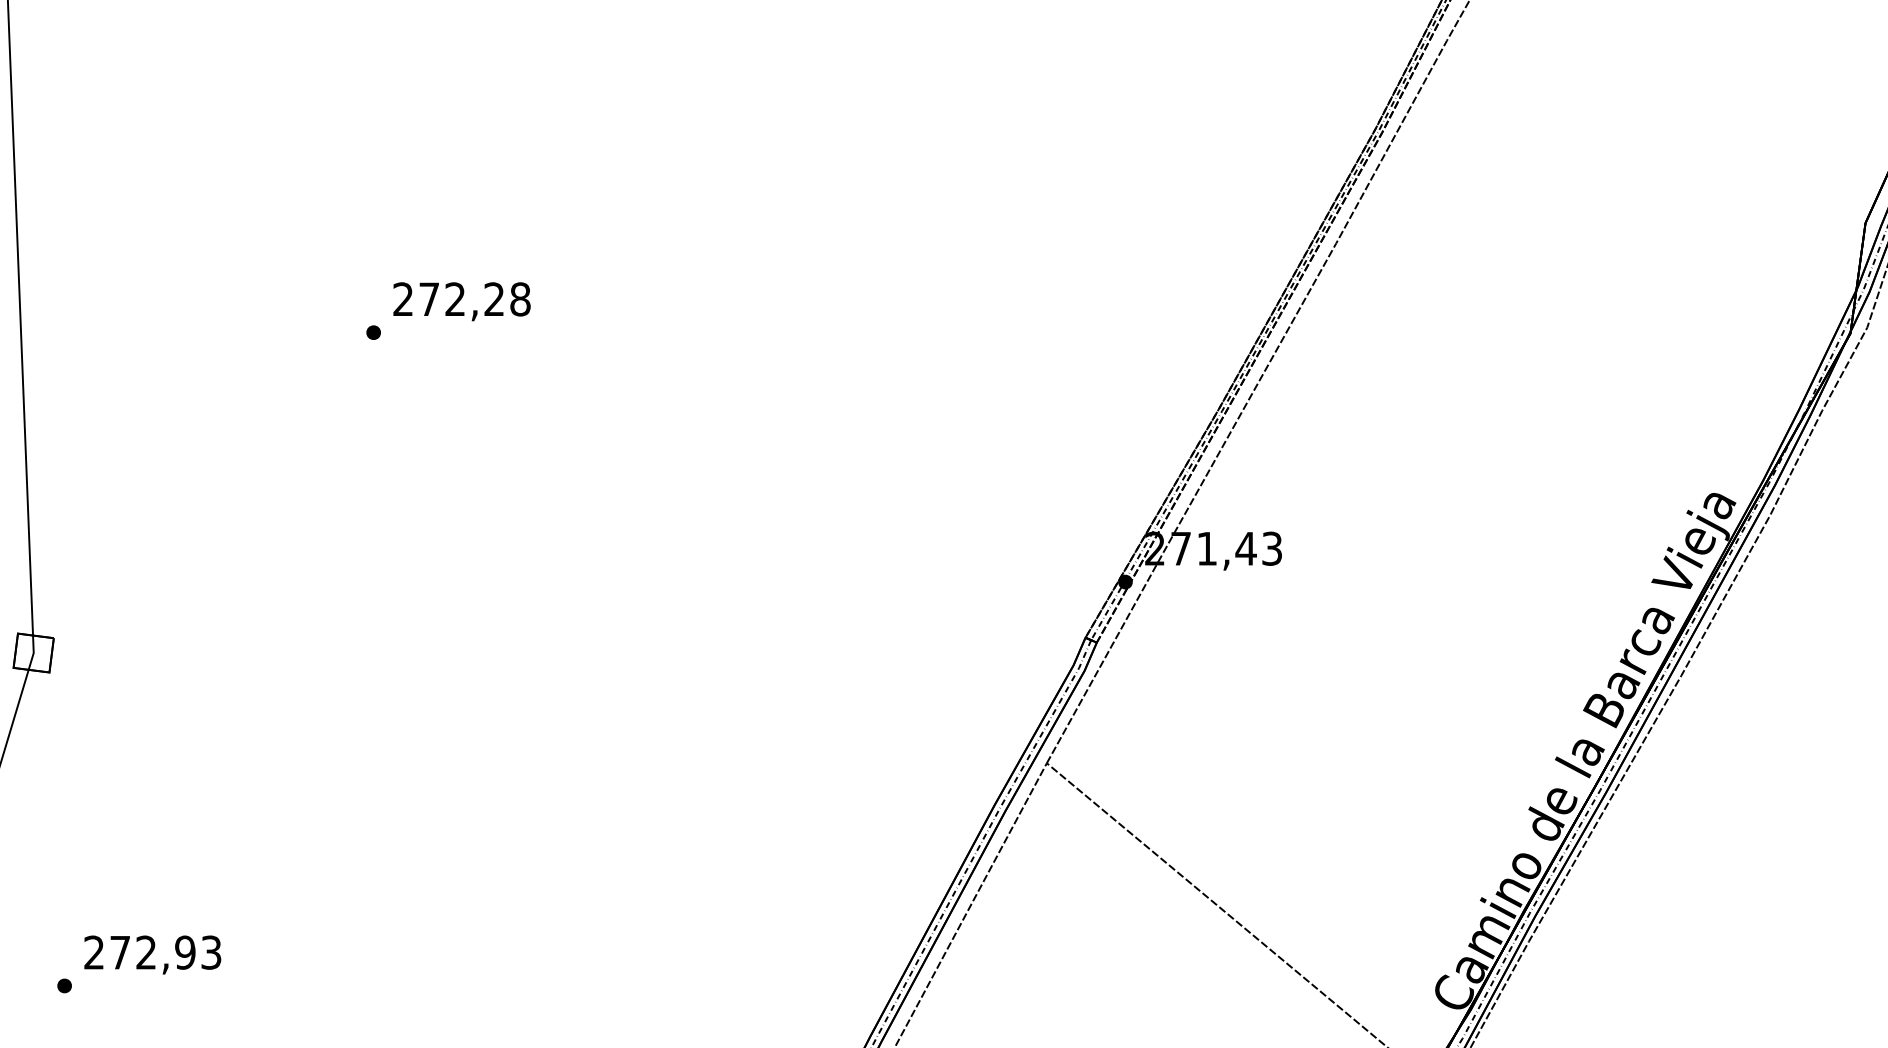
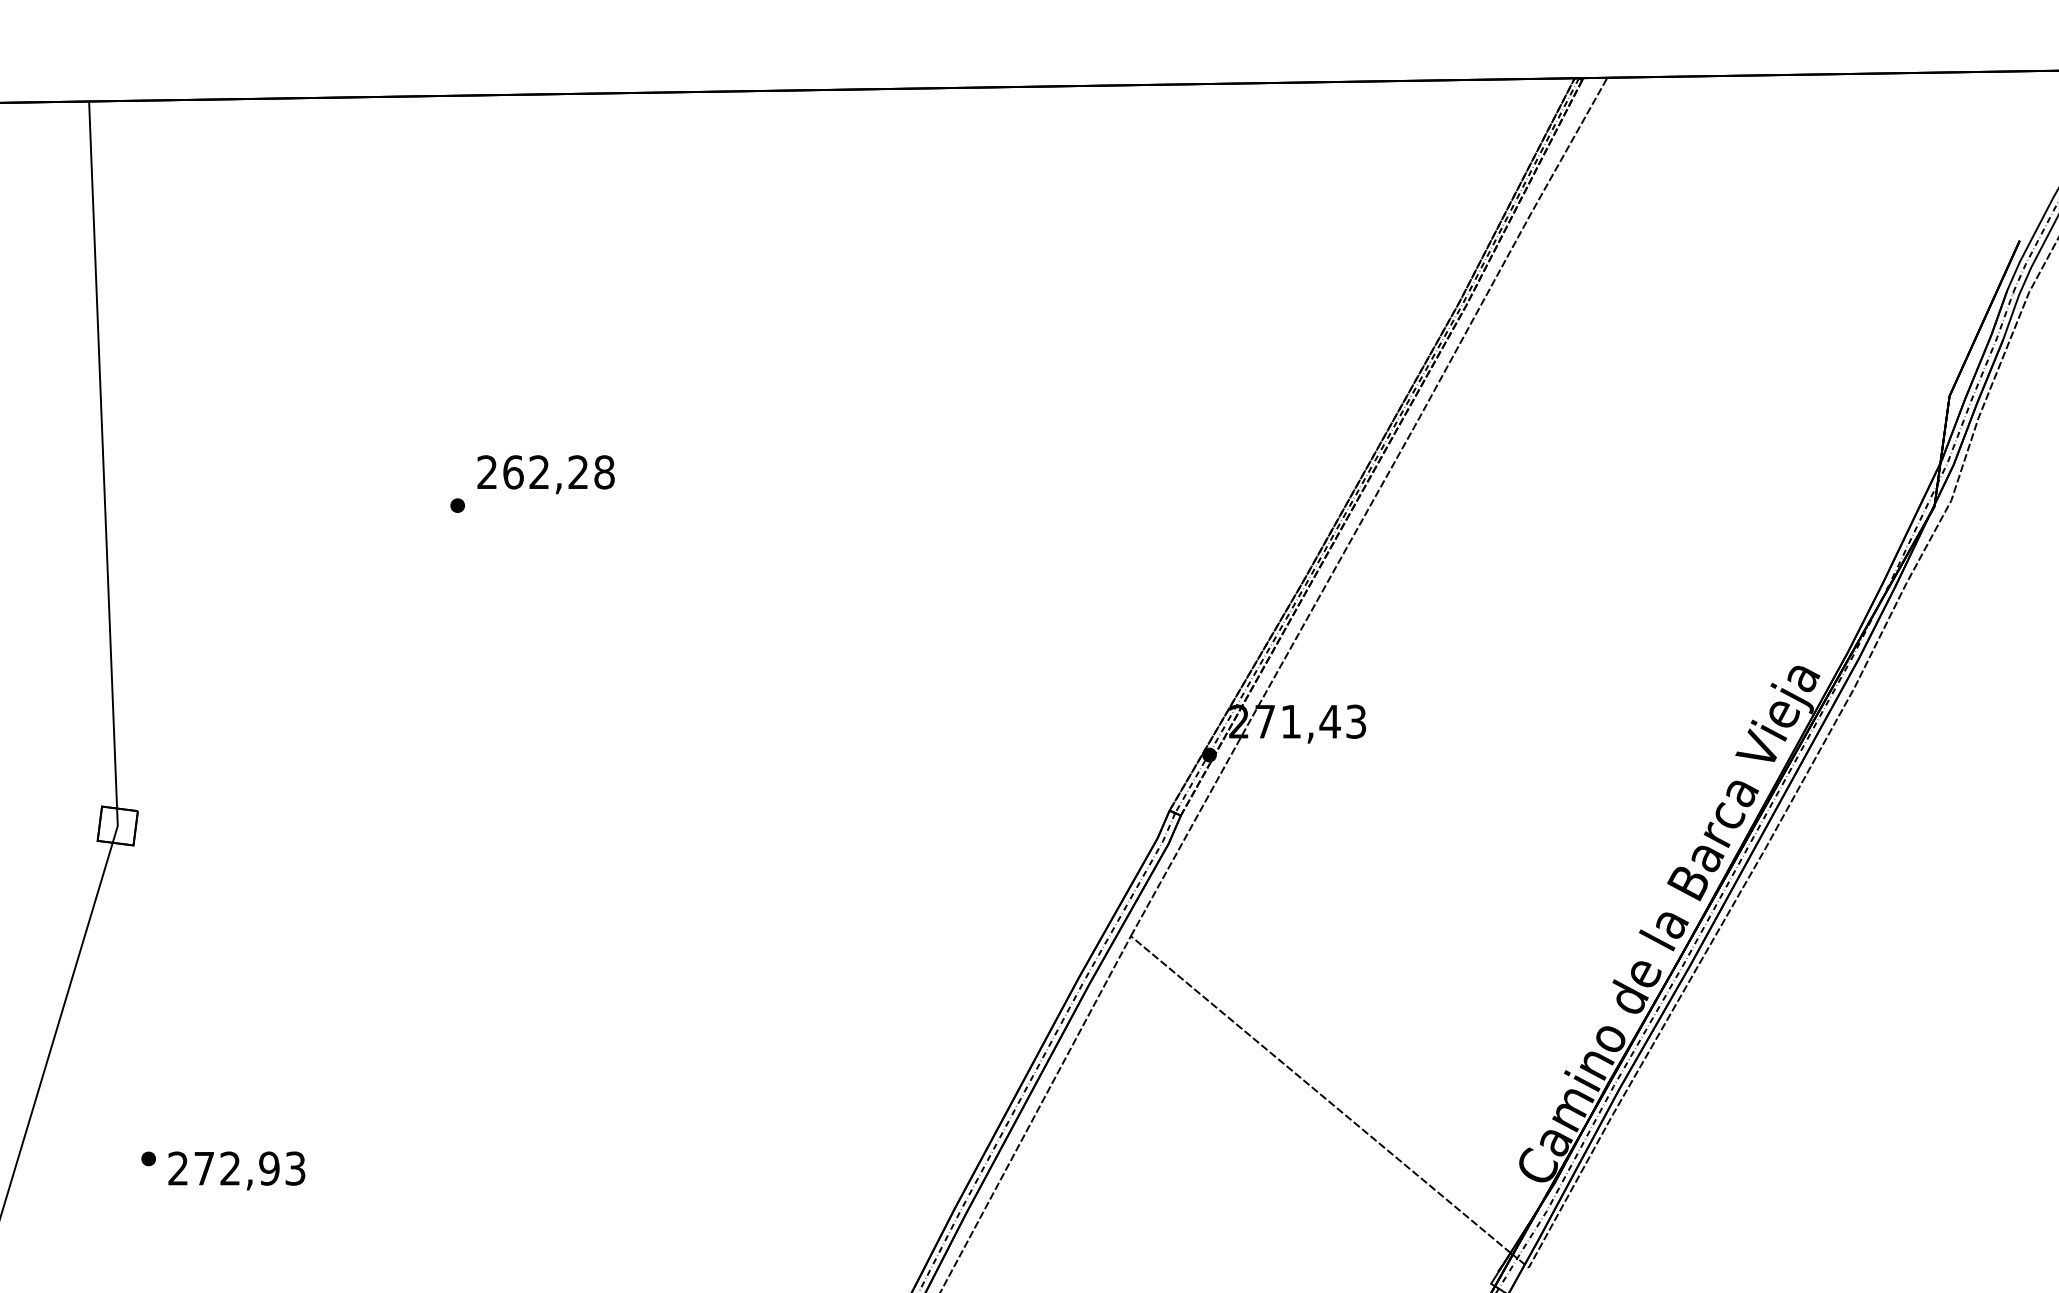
text: (429, 299) -> (513, 472), 272,28 -> 262,28
text: (152, 954) -> (236, 1170), moved

